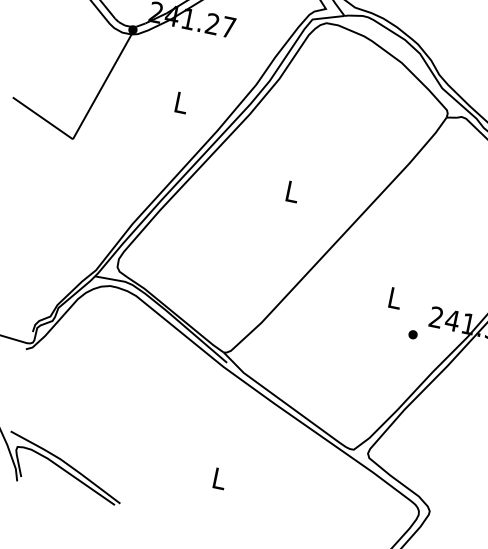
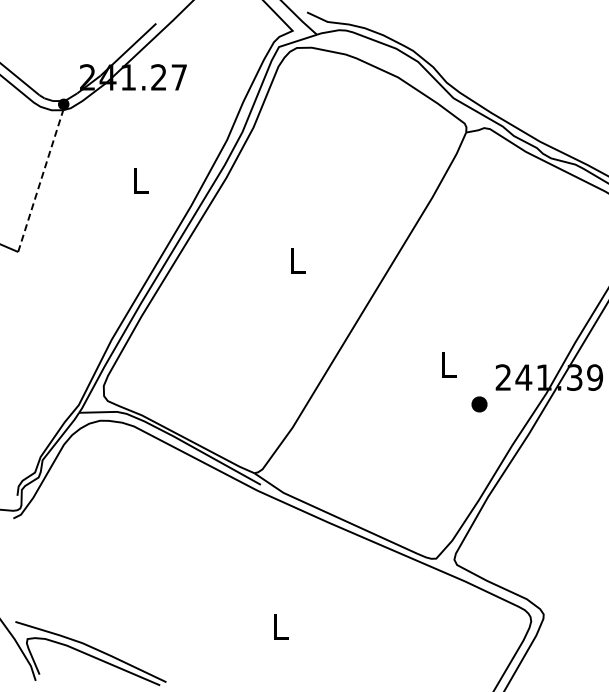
line: (102, 86) -> (40, 180), solid -> dashed
part: (413, 334) -> (479, 404), size x1.4

